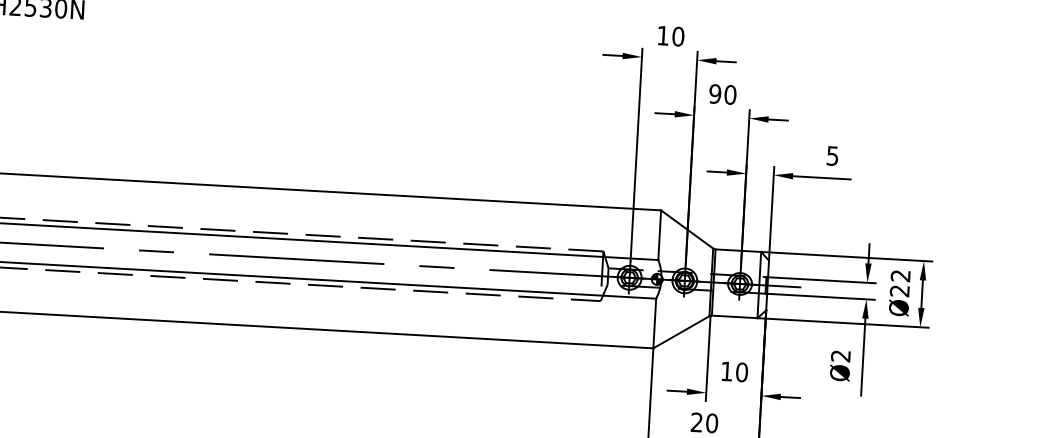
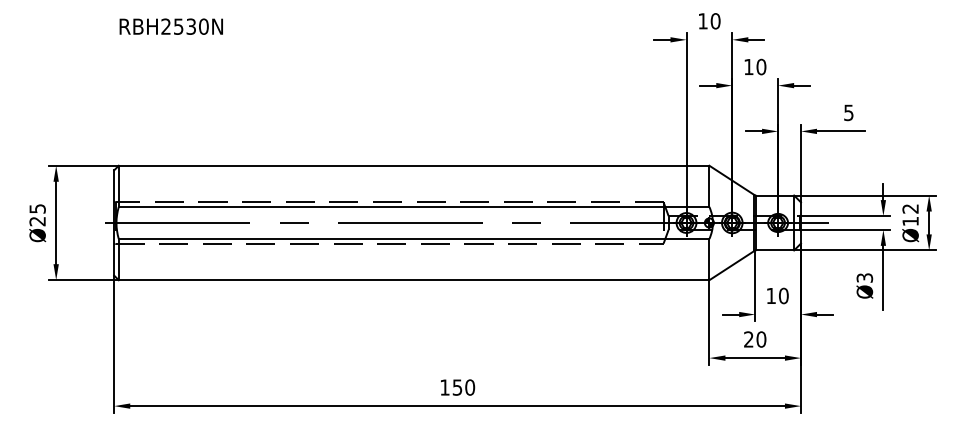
text: (714, 93) -> (748, 66), 90 -> 10
text: (899, 291) -> (910, 221), Ø22 -> Ø12
text: (841, 355) -> (865, 277), Ø2 -> Ø3

